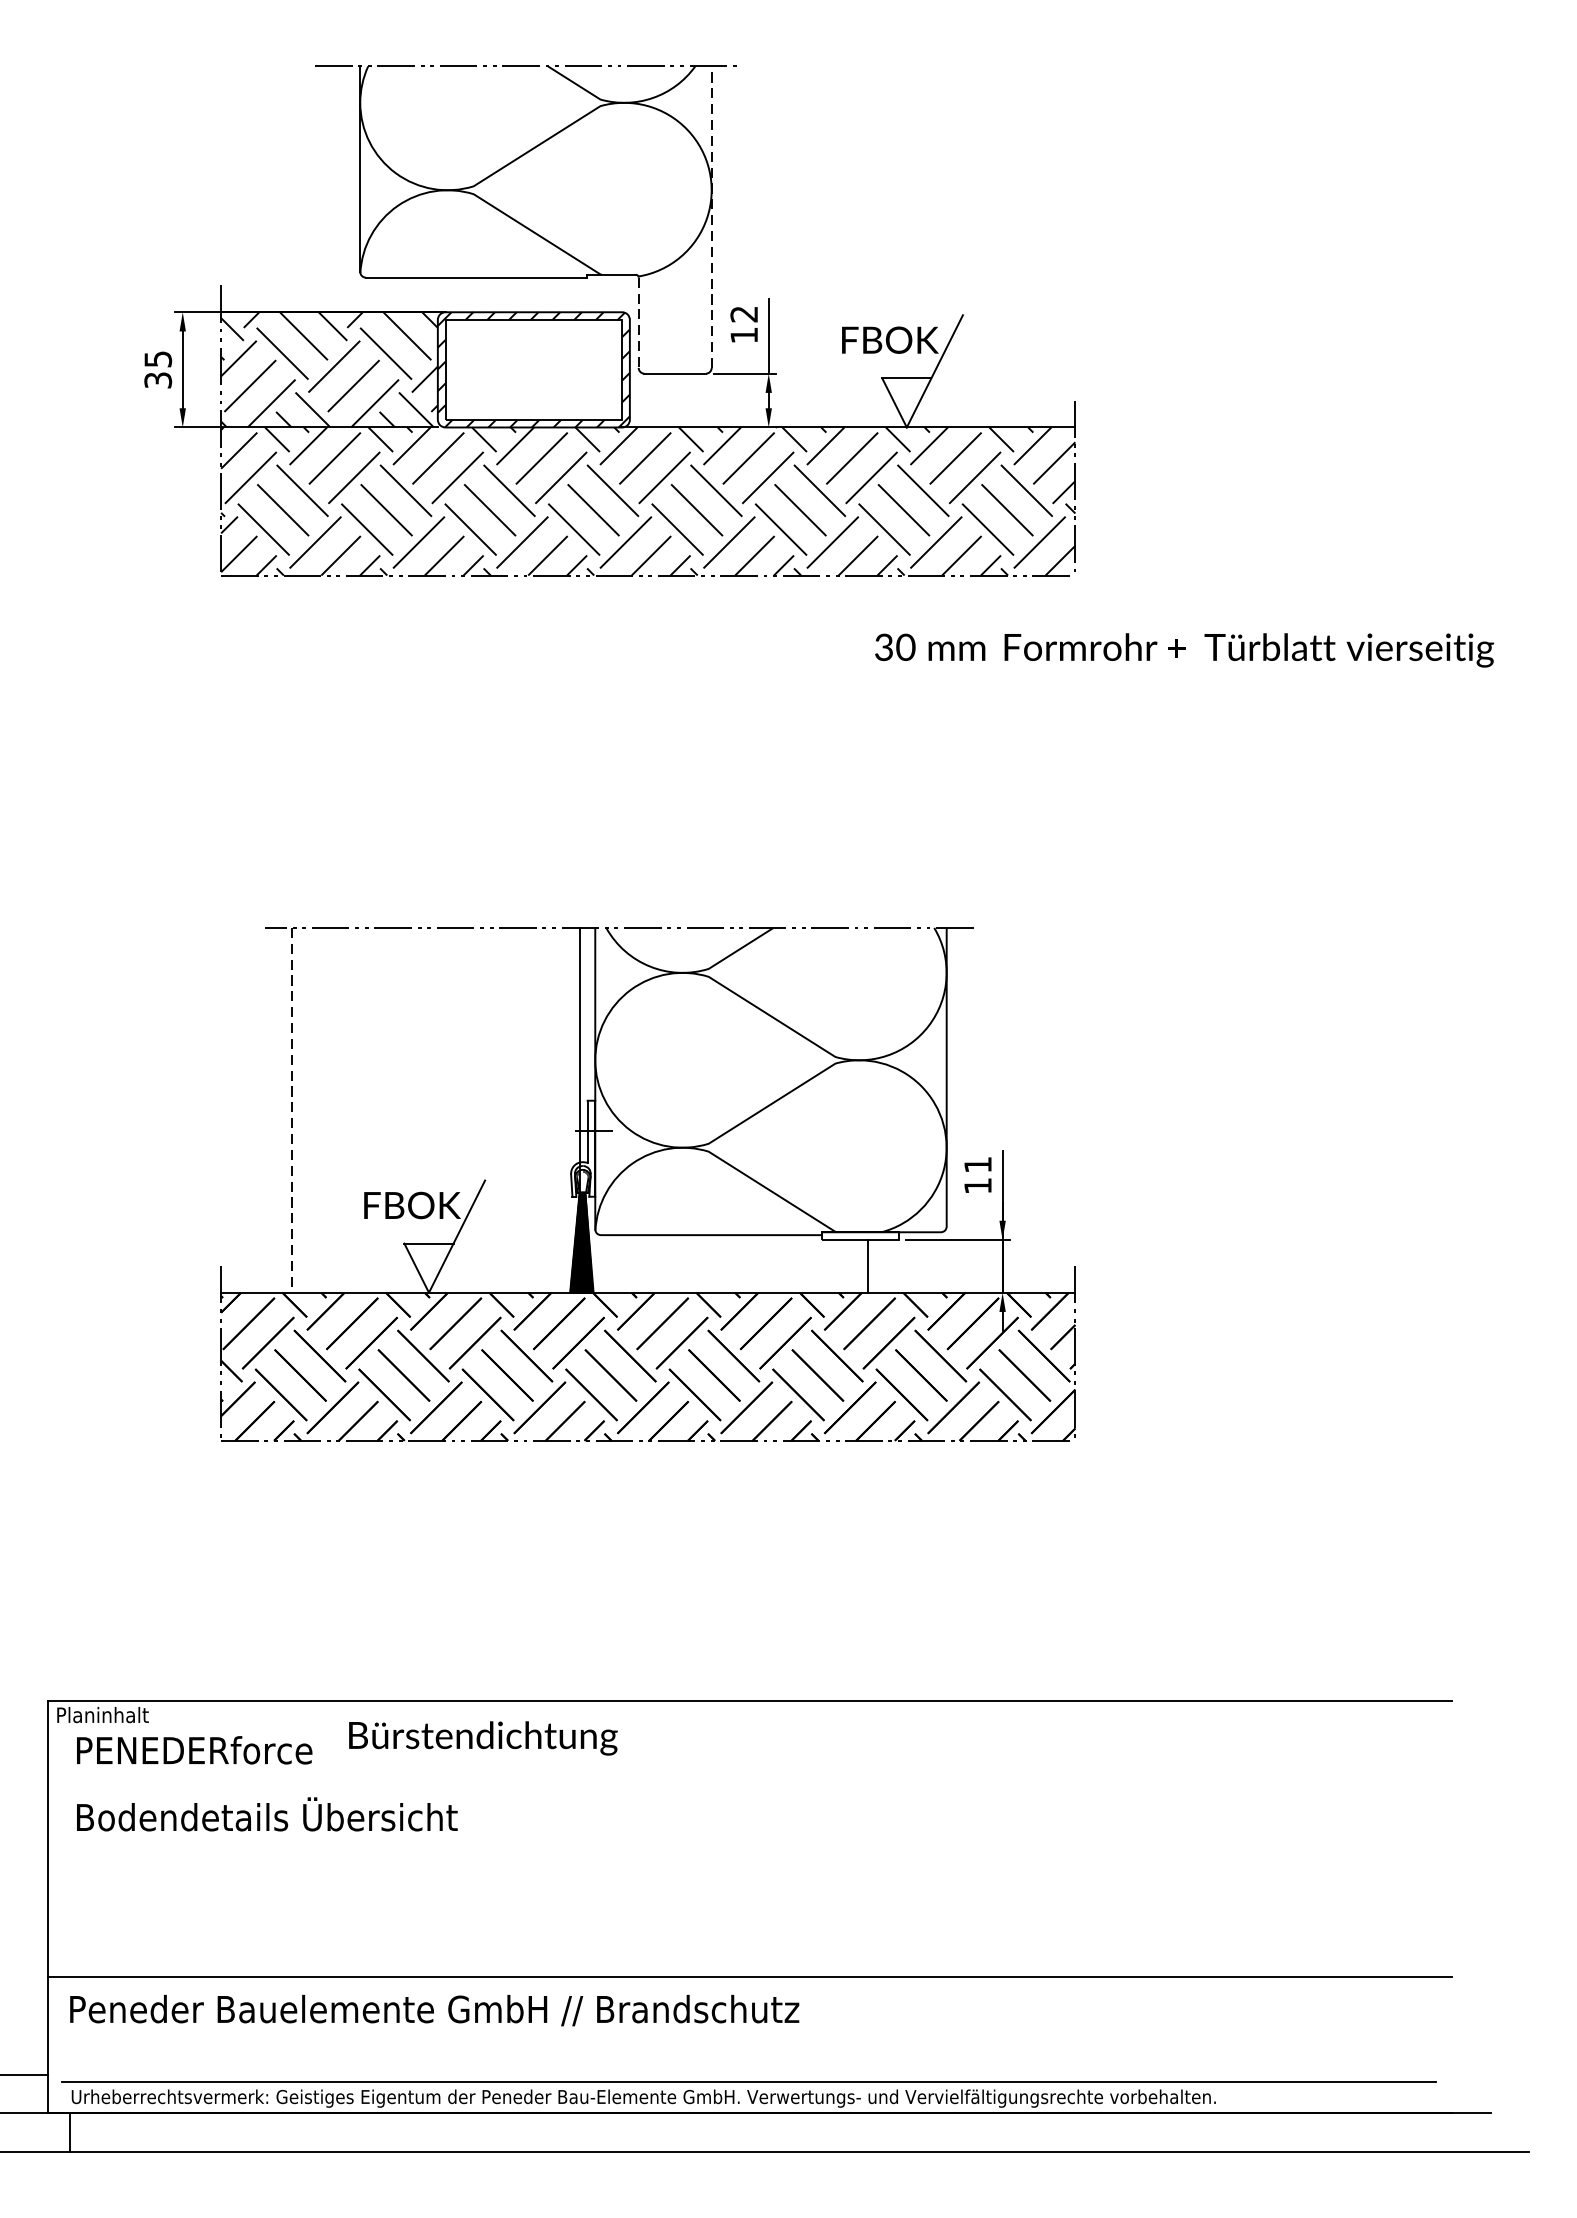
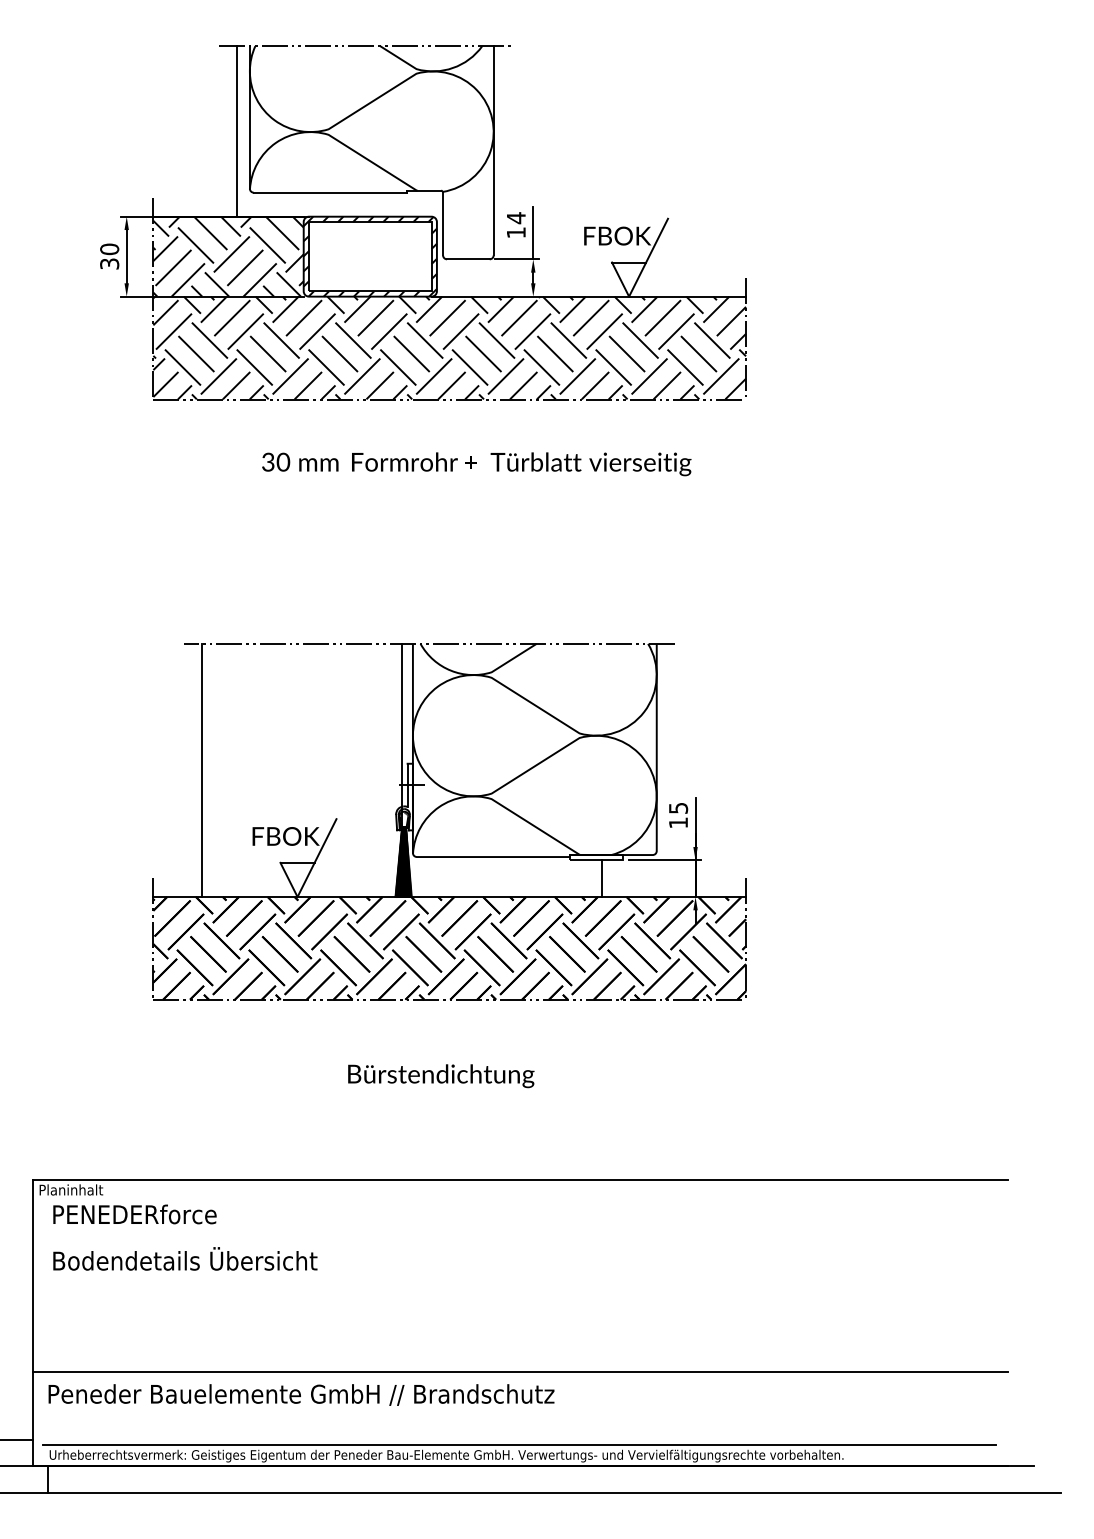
line: (342, 189) -> (237, 131), added
line: (711, 216) -> (493, 150), dashed -> solid
text: (743, 314) -> (515, 218), 12 -> 14
line: (639, 323) -> (443, 224), dashed -> solid
text: (157, 359) -> (109, 249), 35 -> 30
text: (1184, 650) -> (476, 464), moved
line: (291, 1110) -> (202, 770), dashed -> solid
text: (978, 1165) -> (678, 808), 11 -> 15
text: (483, 1738) -> (441, 1076), moved

